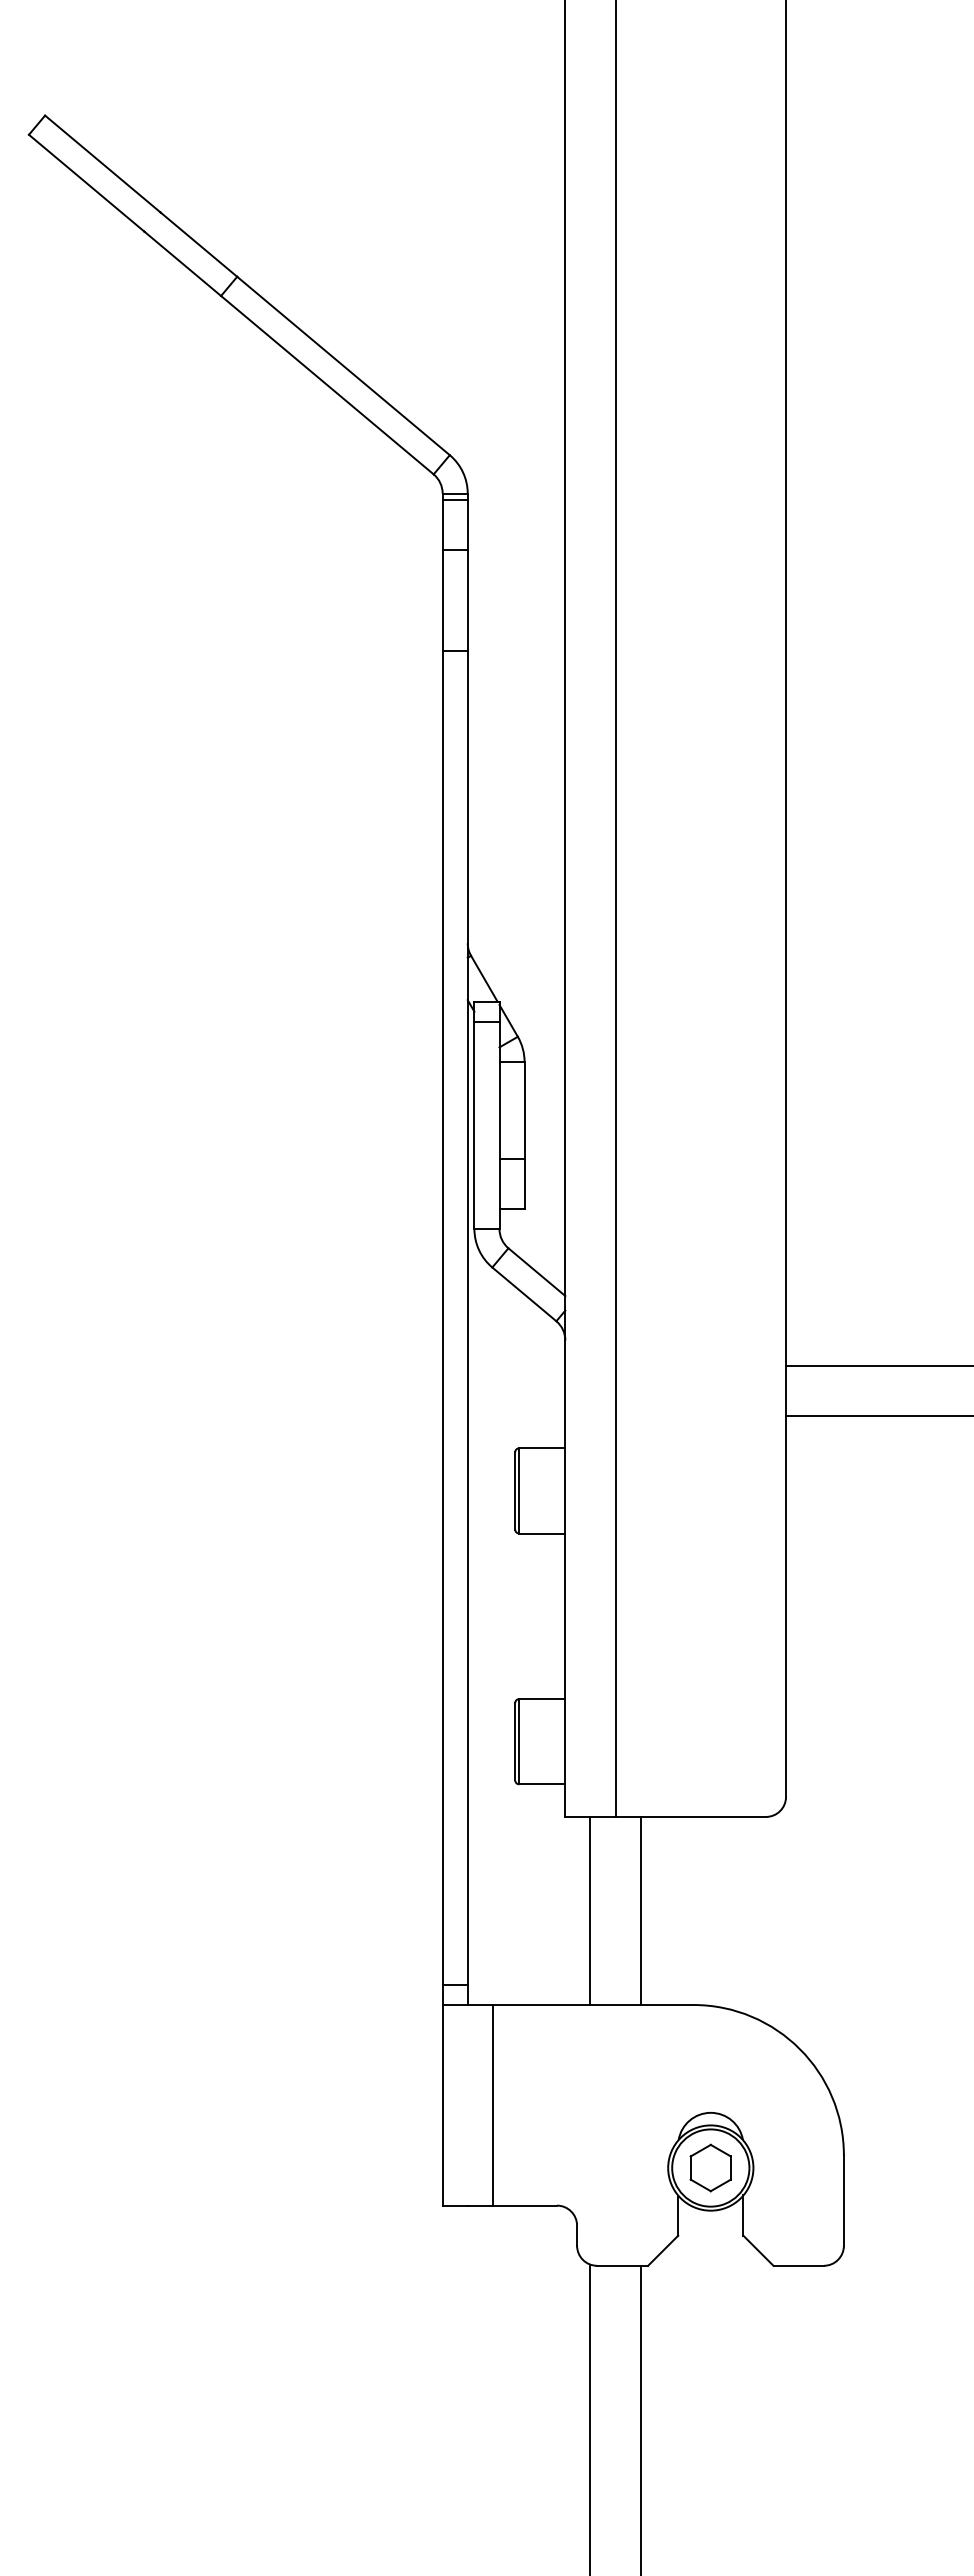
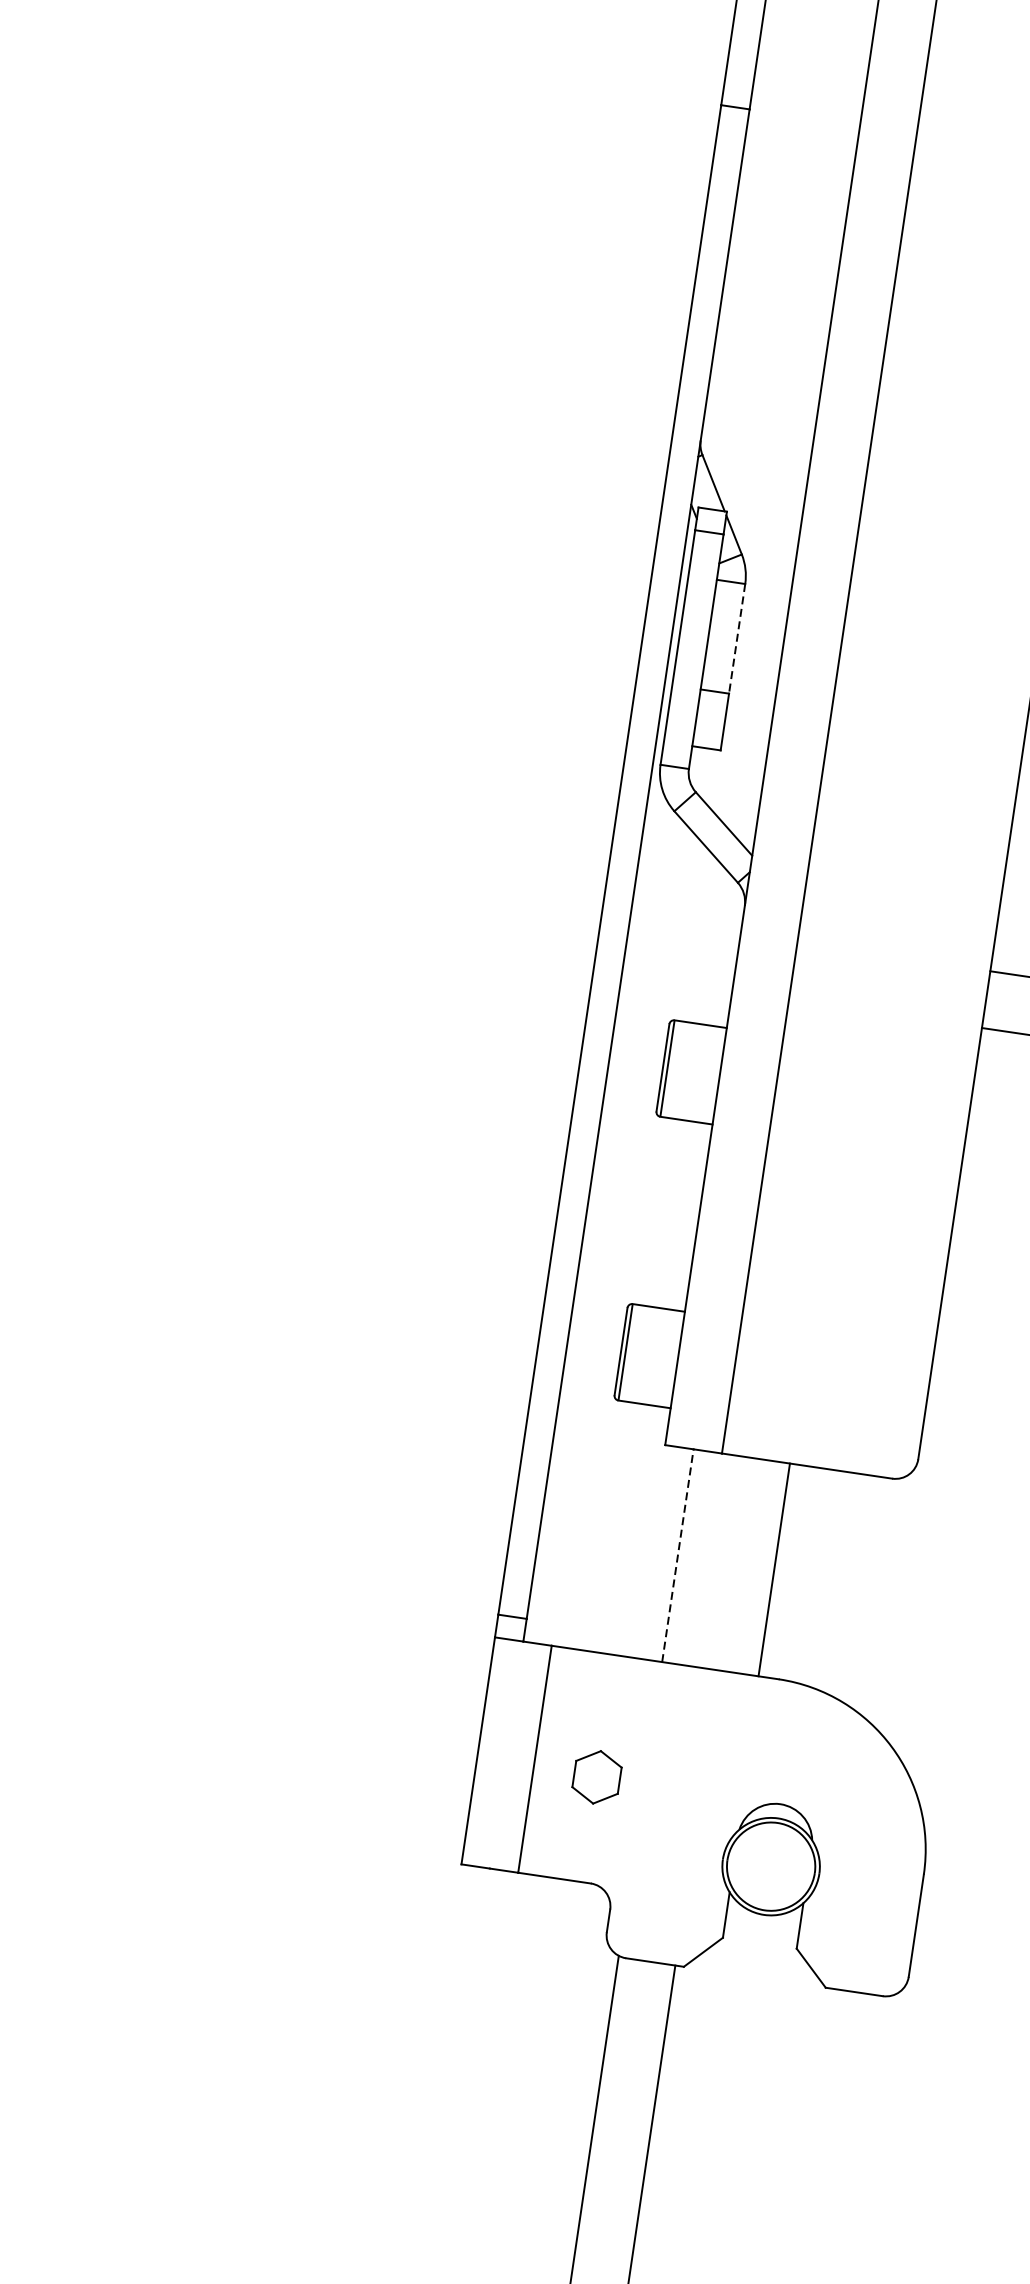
line: (524, 1110) -> (737, 639), solid -> dashed
line: (590, 1910) -> (678, 1555), solid -> dashed
line: (640, 1910) -> (774, 1569), moved
part: (710, 2167) -> (596, 1776), moved

